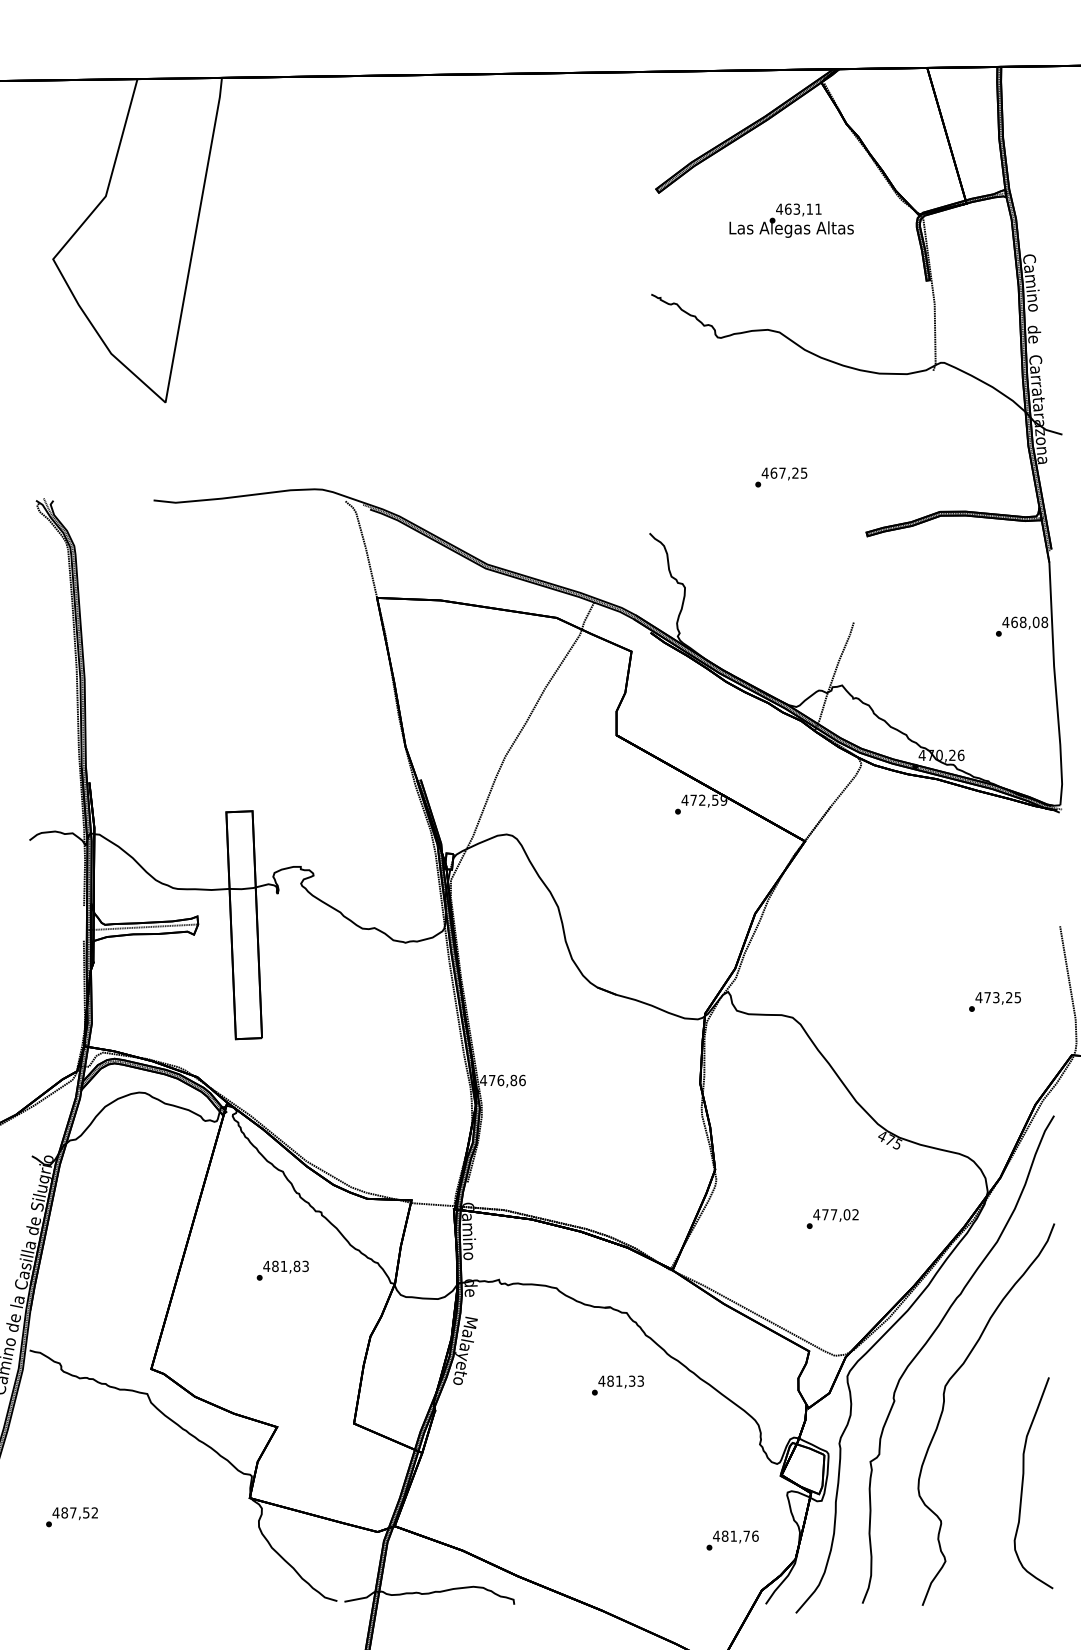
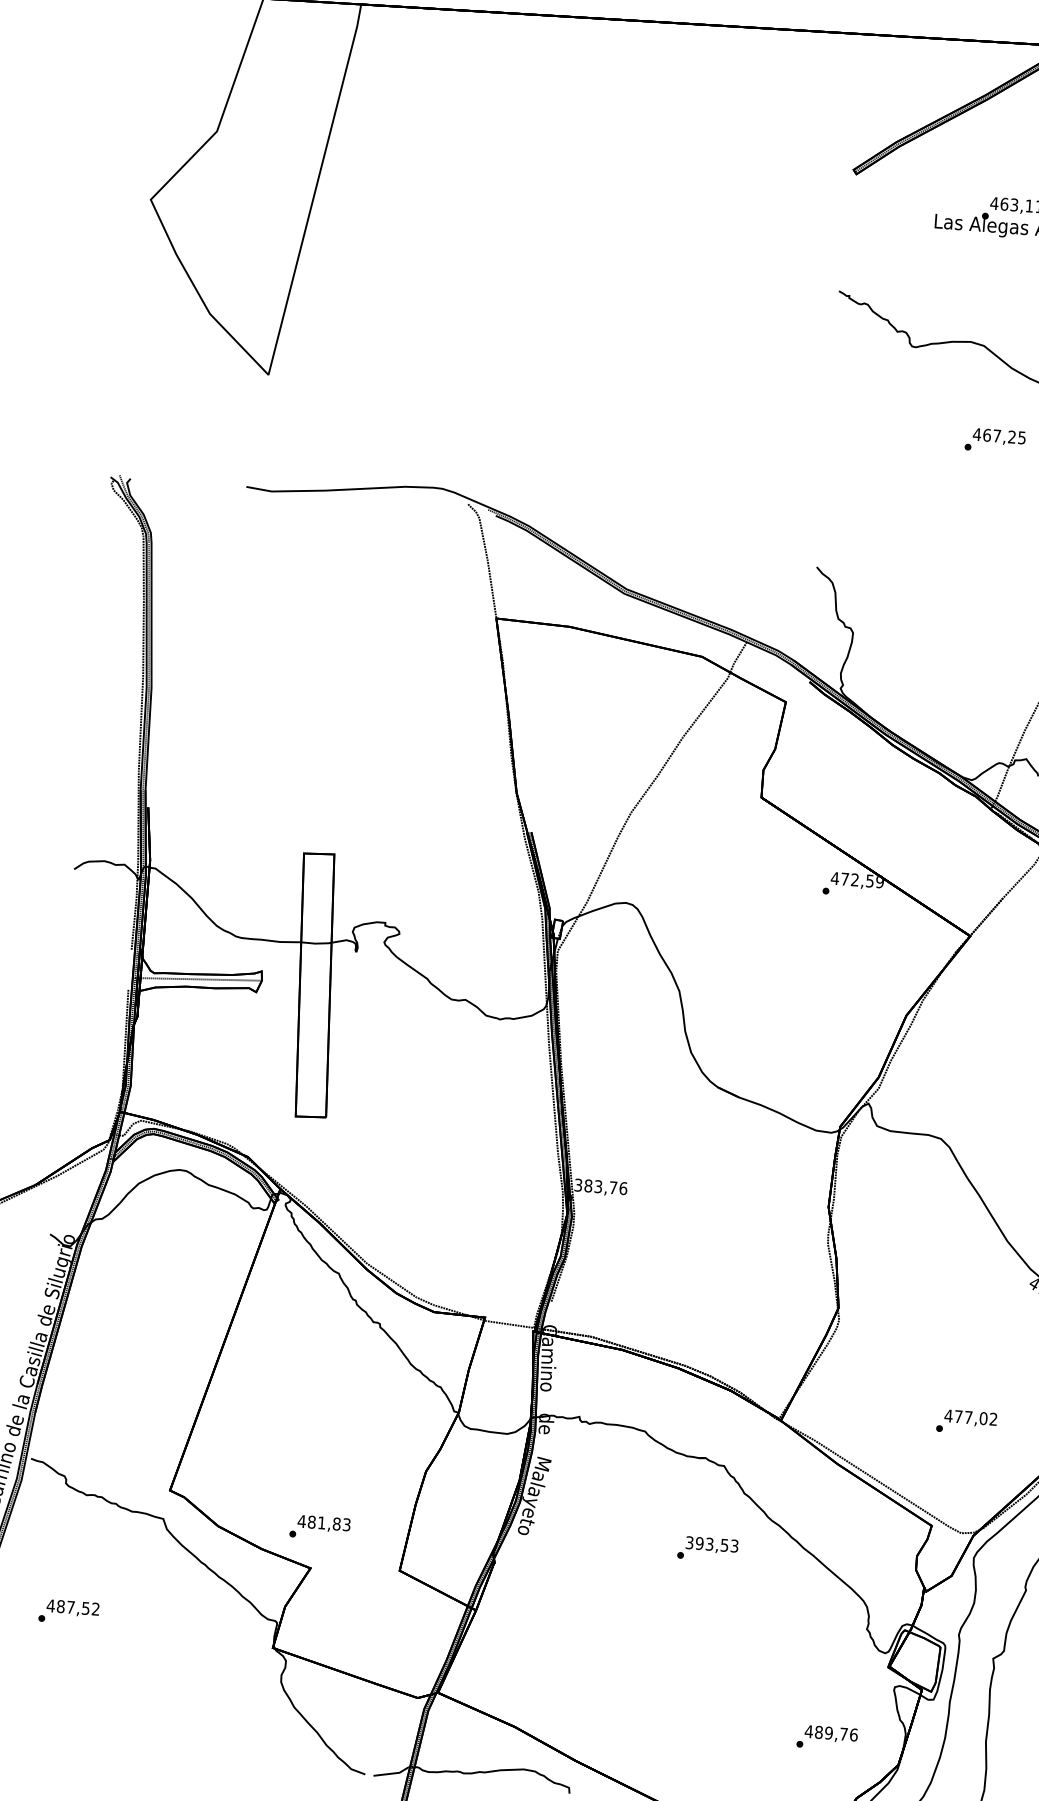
text: (781, 477) -> (995, 440), moved
text: (498, 1080) -> (595, 1186), 476,86 -> 383,76
text: (832, 1218) -> (966, 1421), moved
text: (282, 1270) -> (319, 1527), moved
text: (616, 1380) -> (706, 1543), 481,33 -> 393,53
text: (71, 1517) -> (68, 1612), moved
text: (733, 1535) -> (828, 1732), 481,76 -> 489,76

